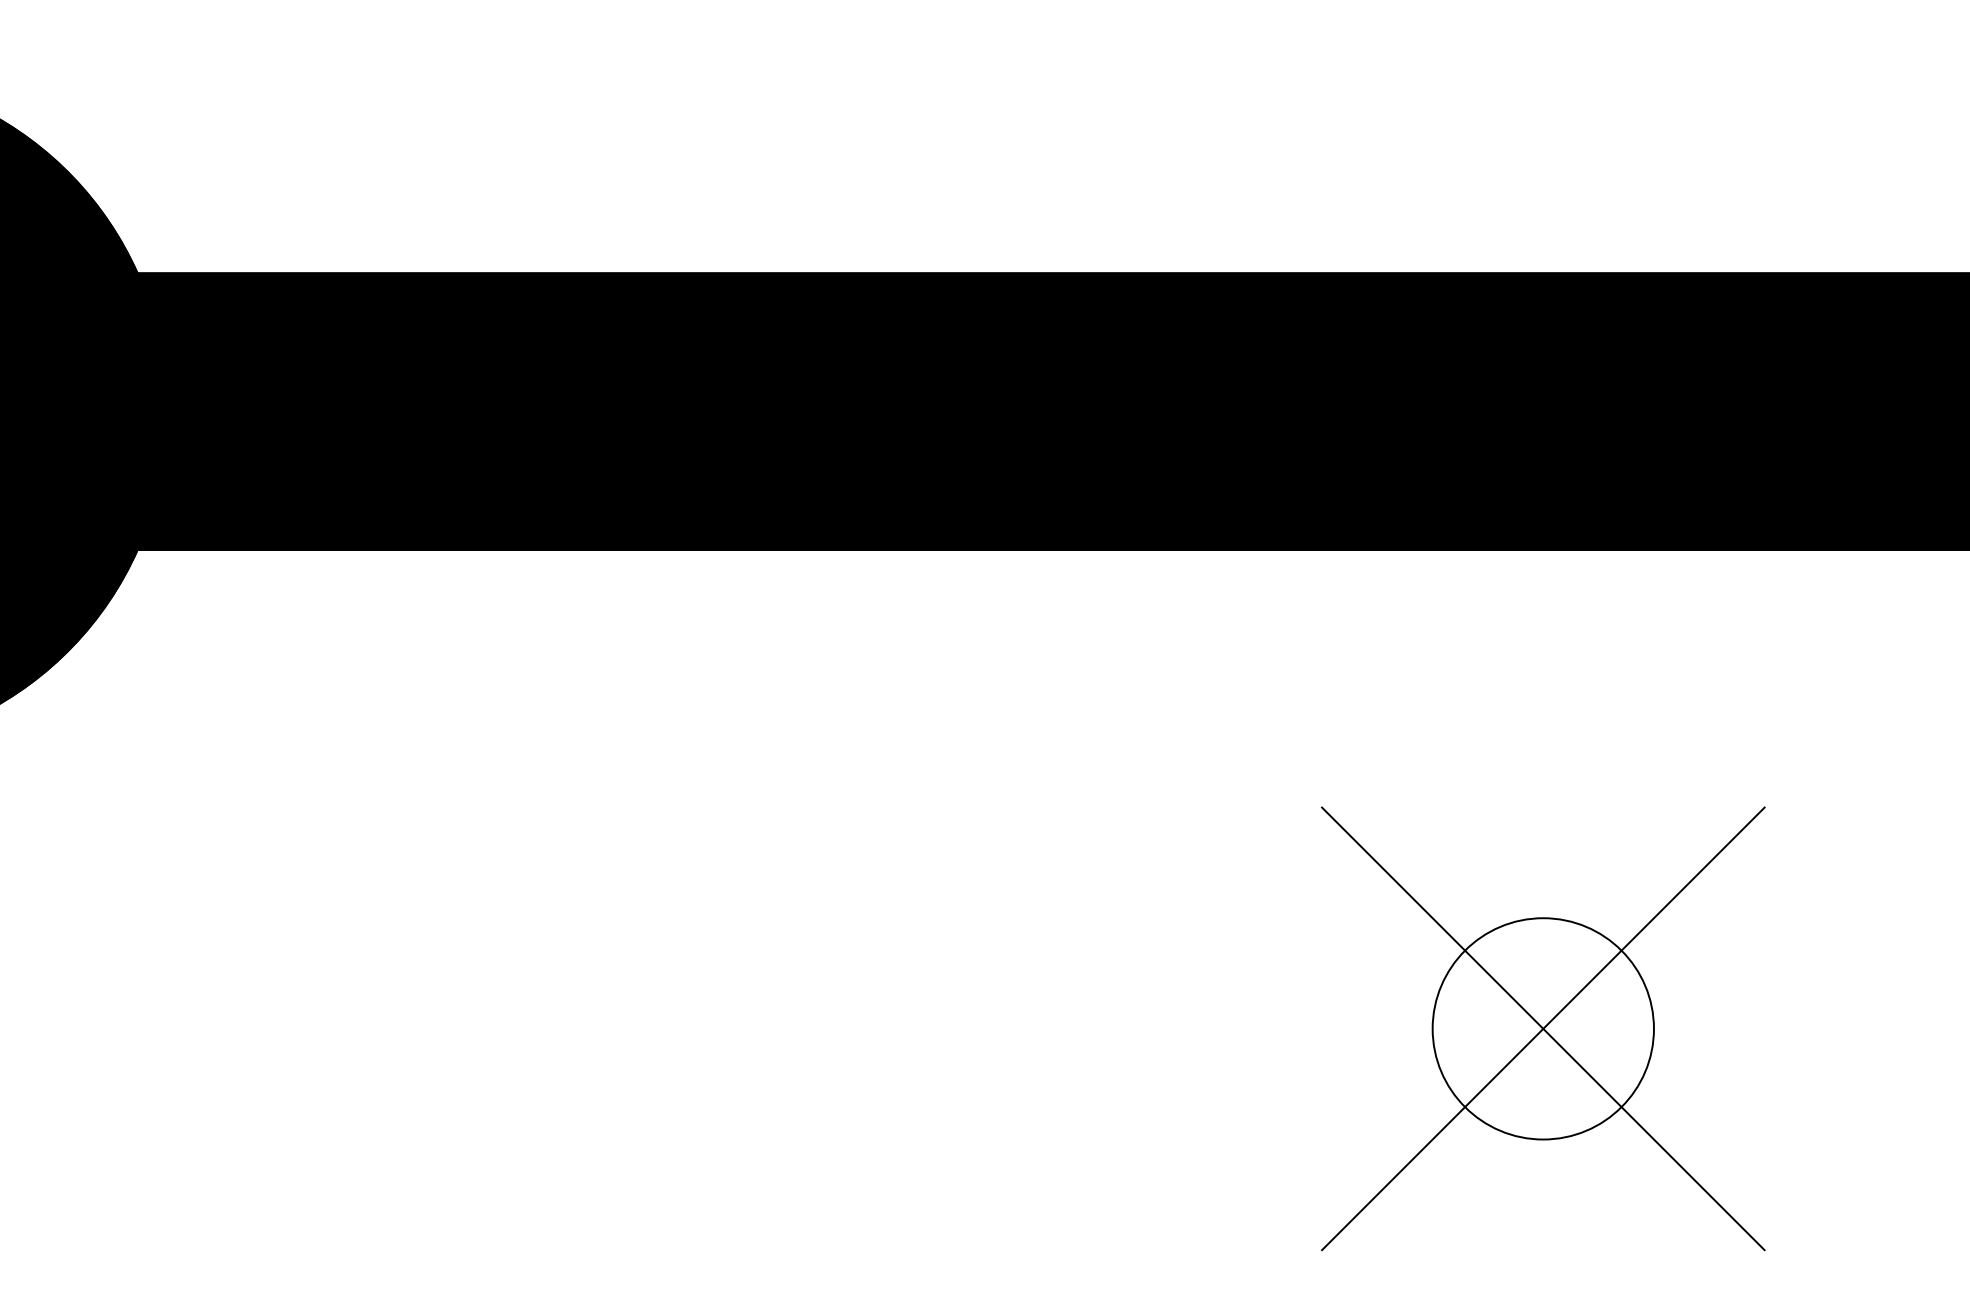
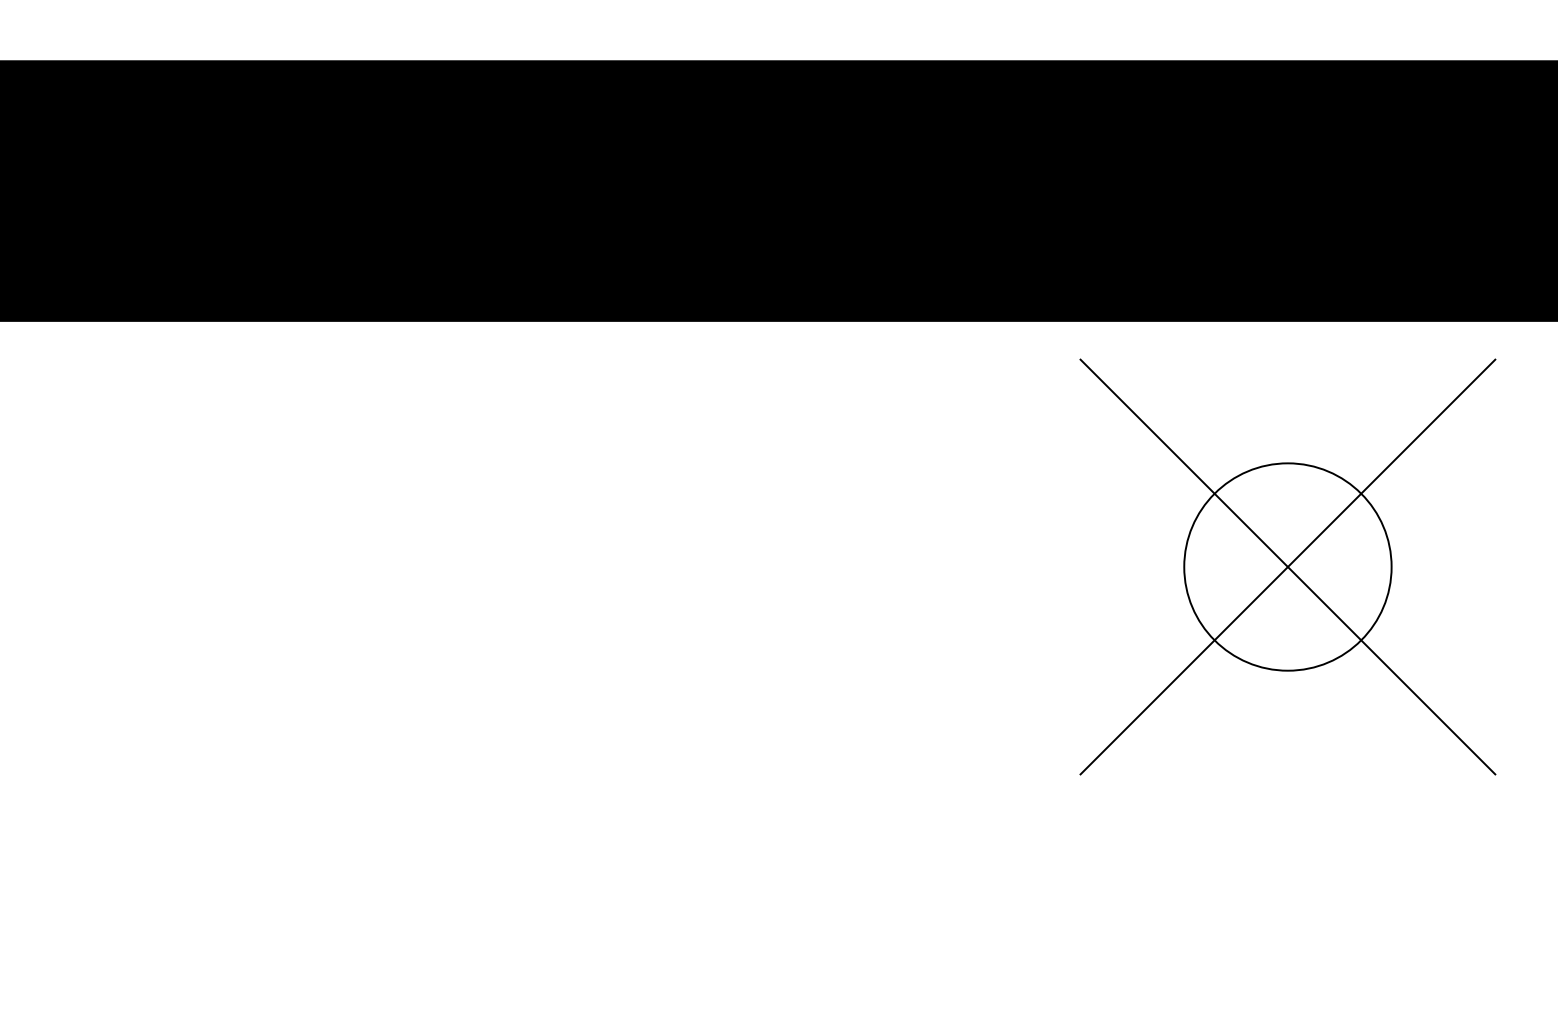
part: (1543, 1028) -> (1288, 566), moved

